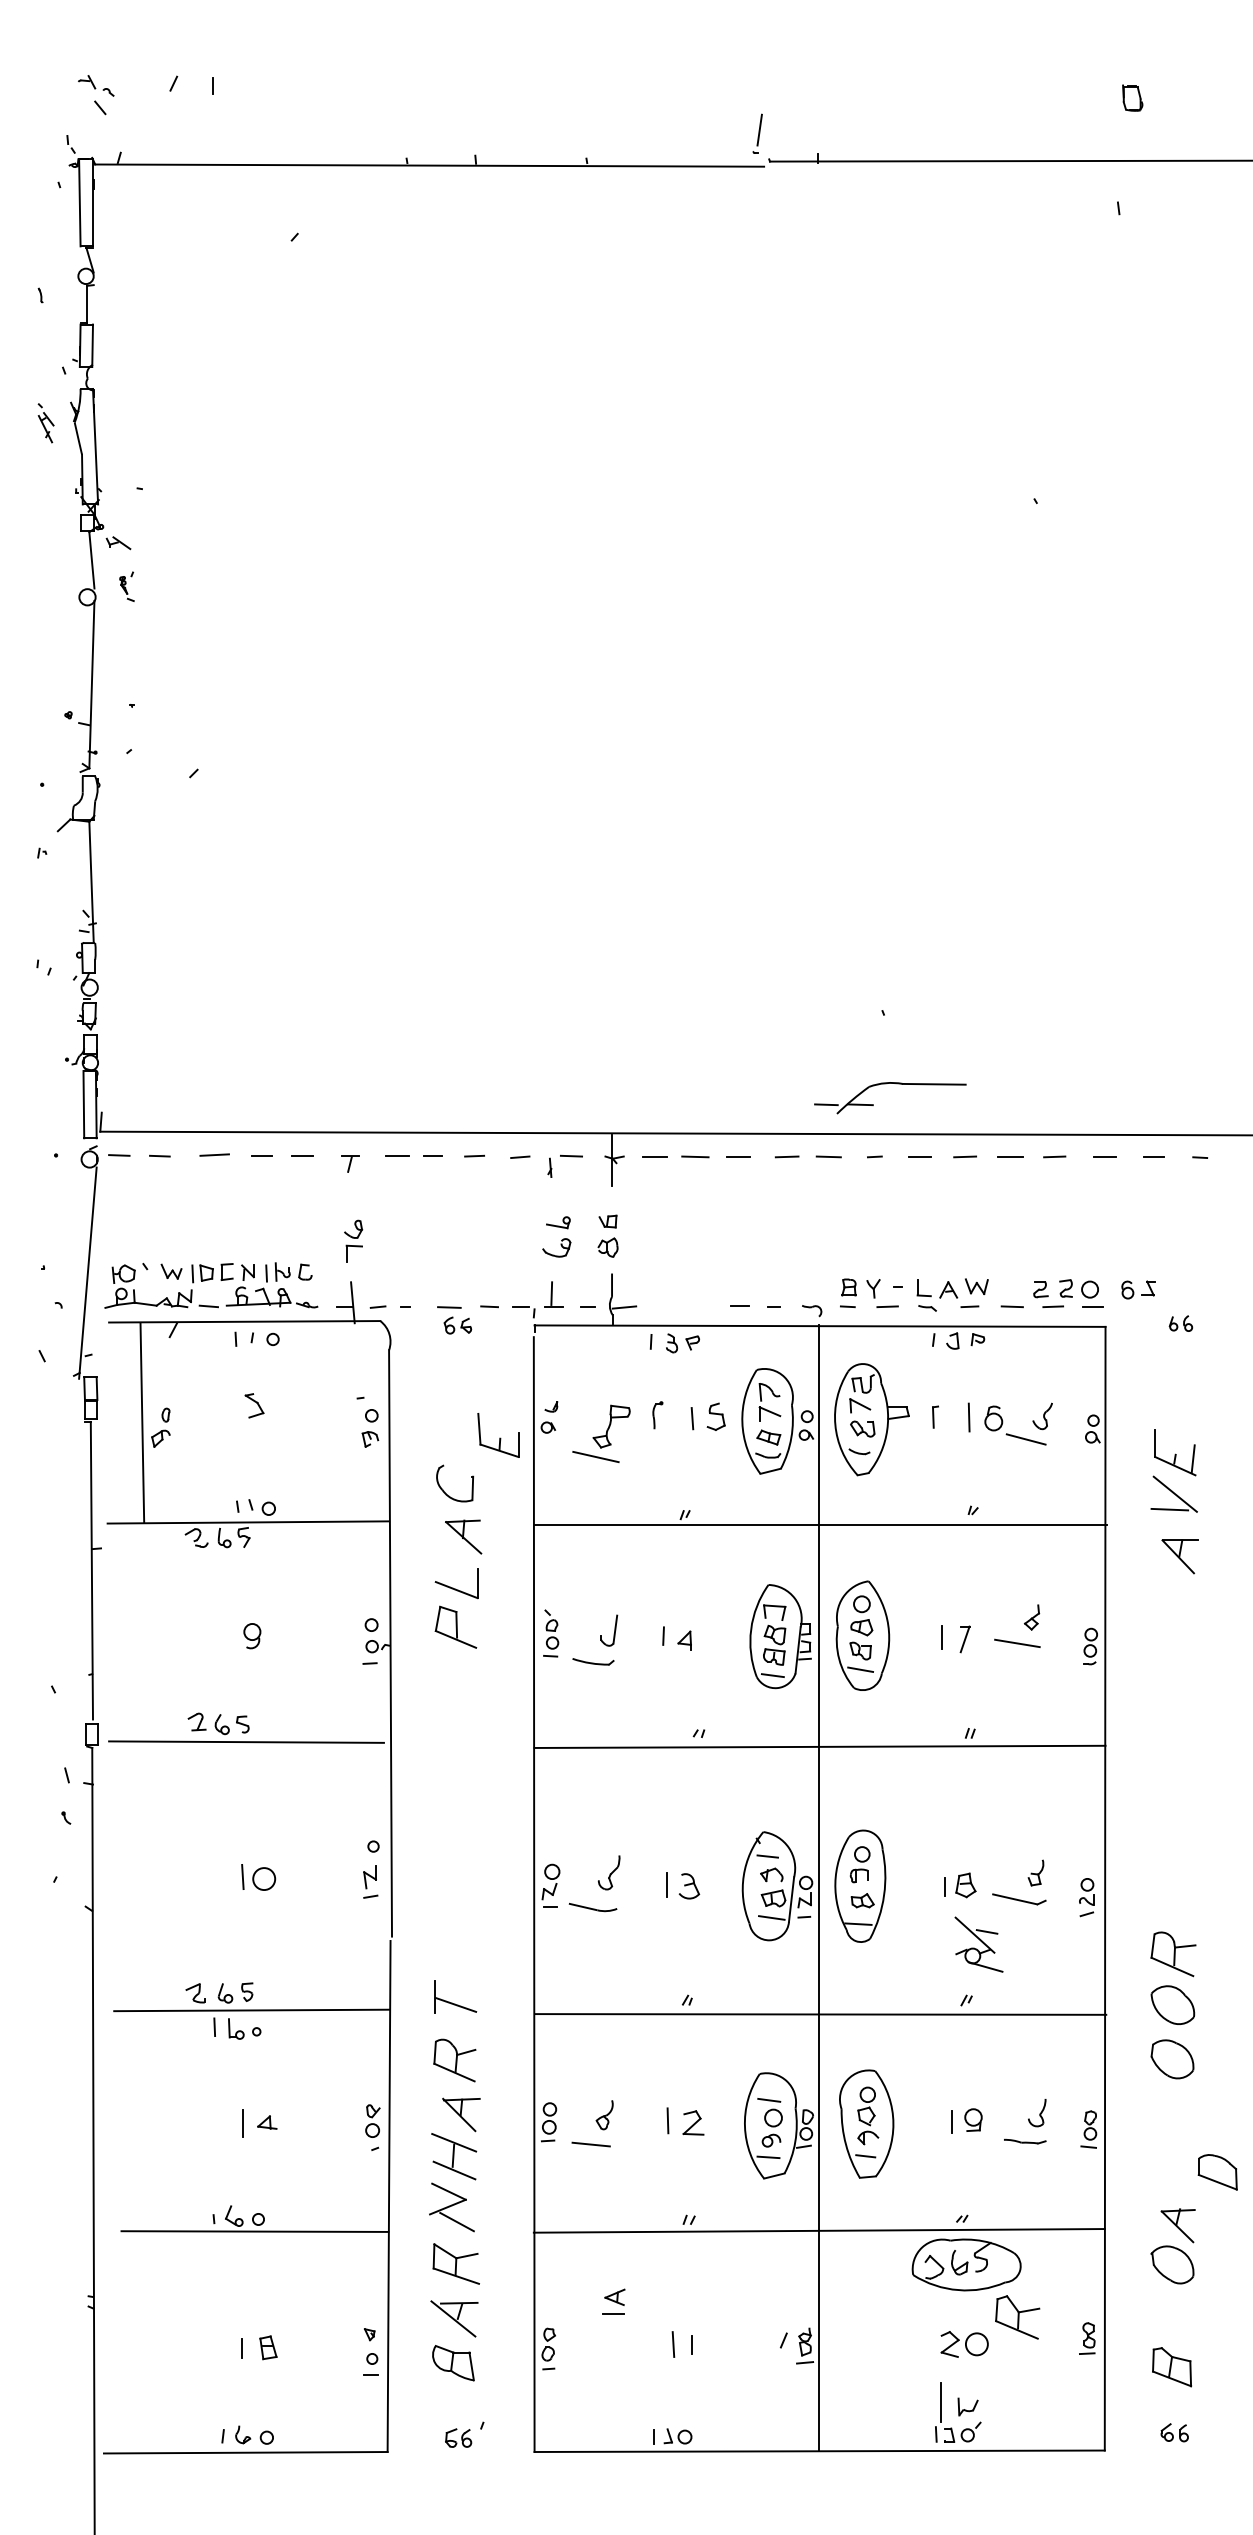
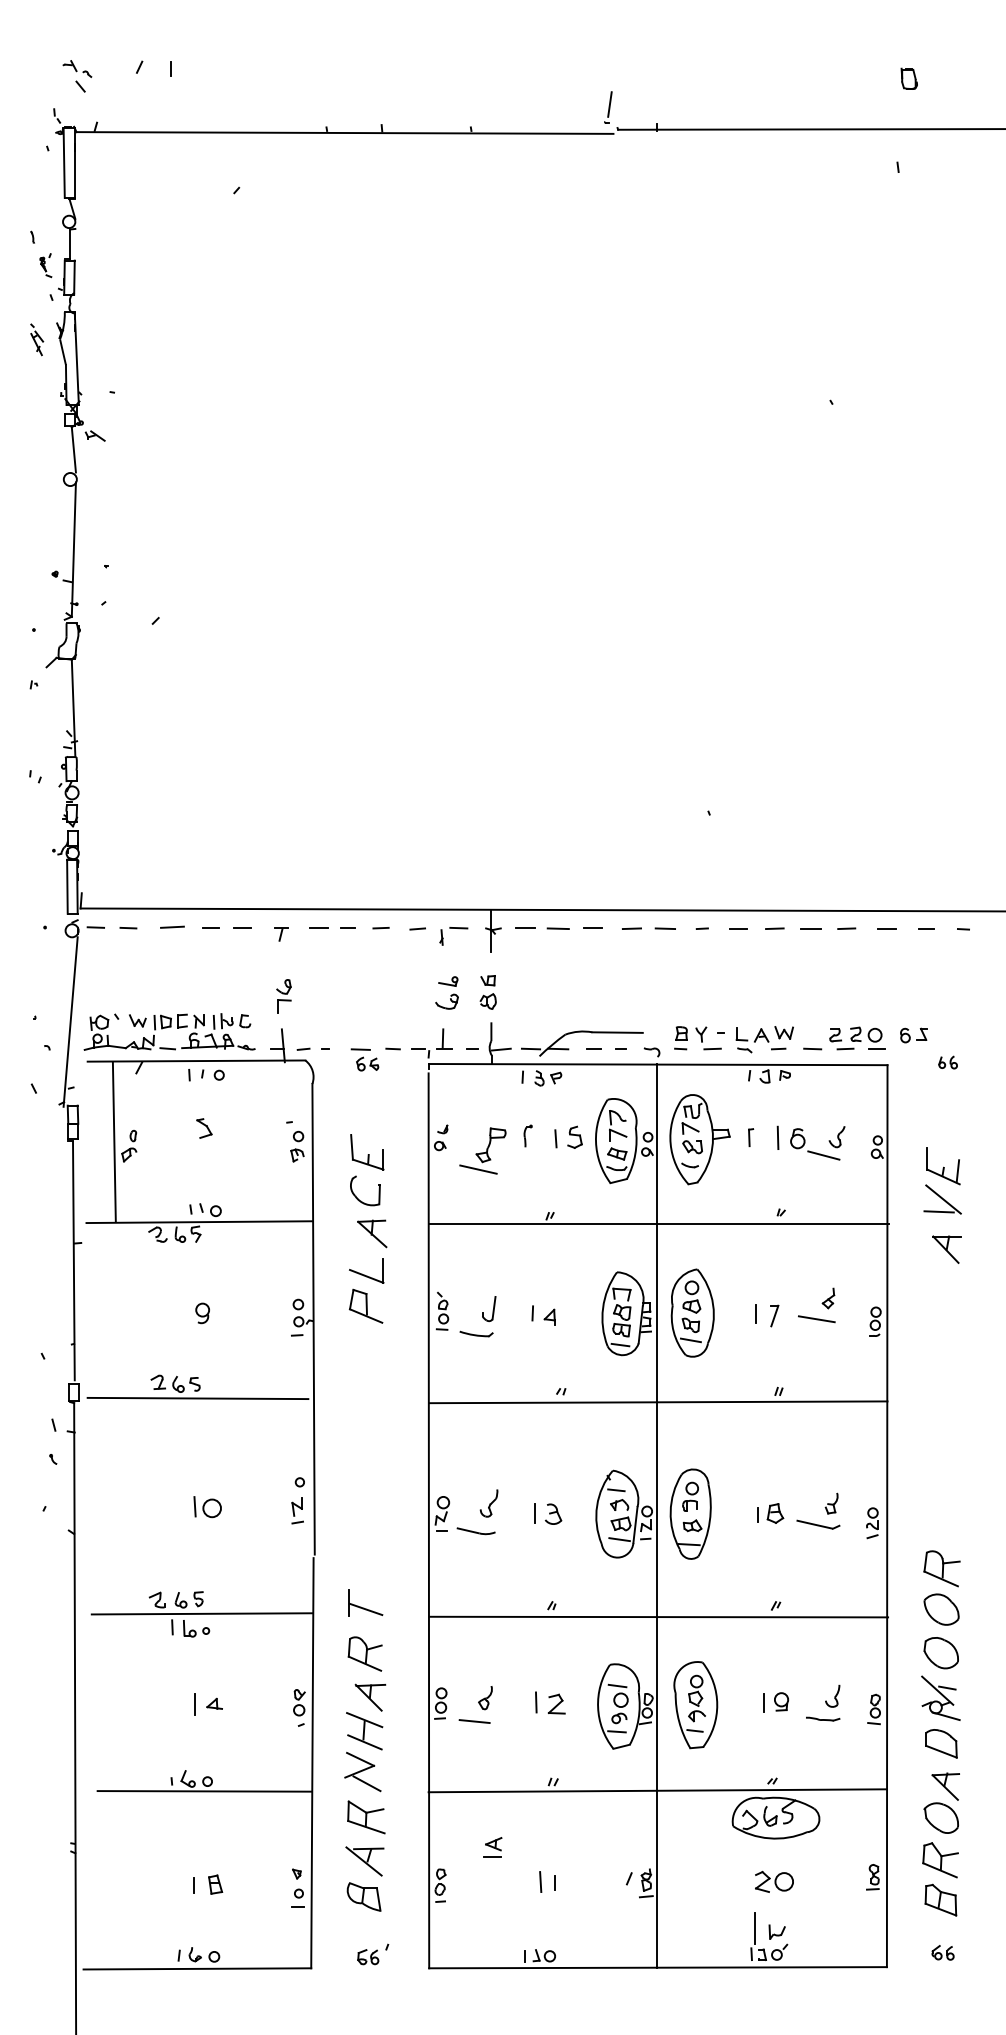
part: (126, 586) -> (45, 265), moved
part: (886, 1084) -> (579, 1032), moved
part: (498, 1435) -> (367, 1152), moved
part: (978, 1944) -> (940, 1698), moved
part: (1217, 2172) -> (941, 1743), moved
part: (1017, 2317) -> (940, 1860), moved

